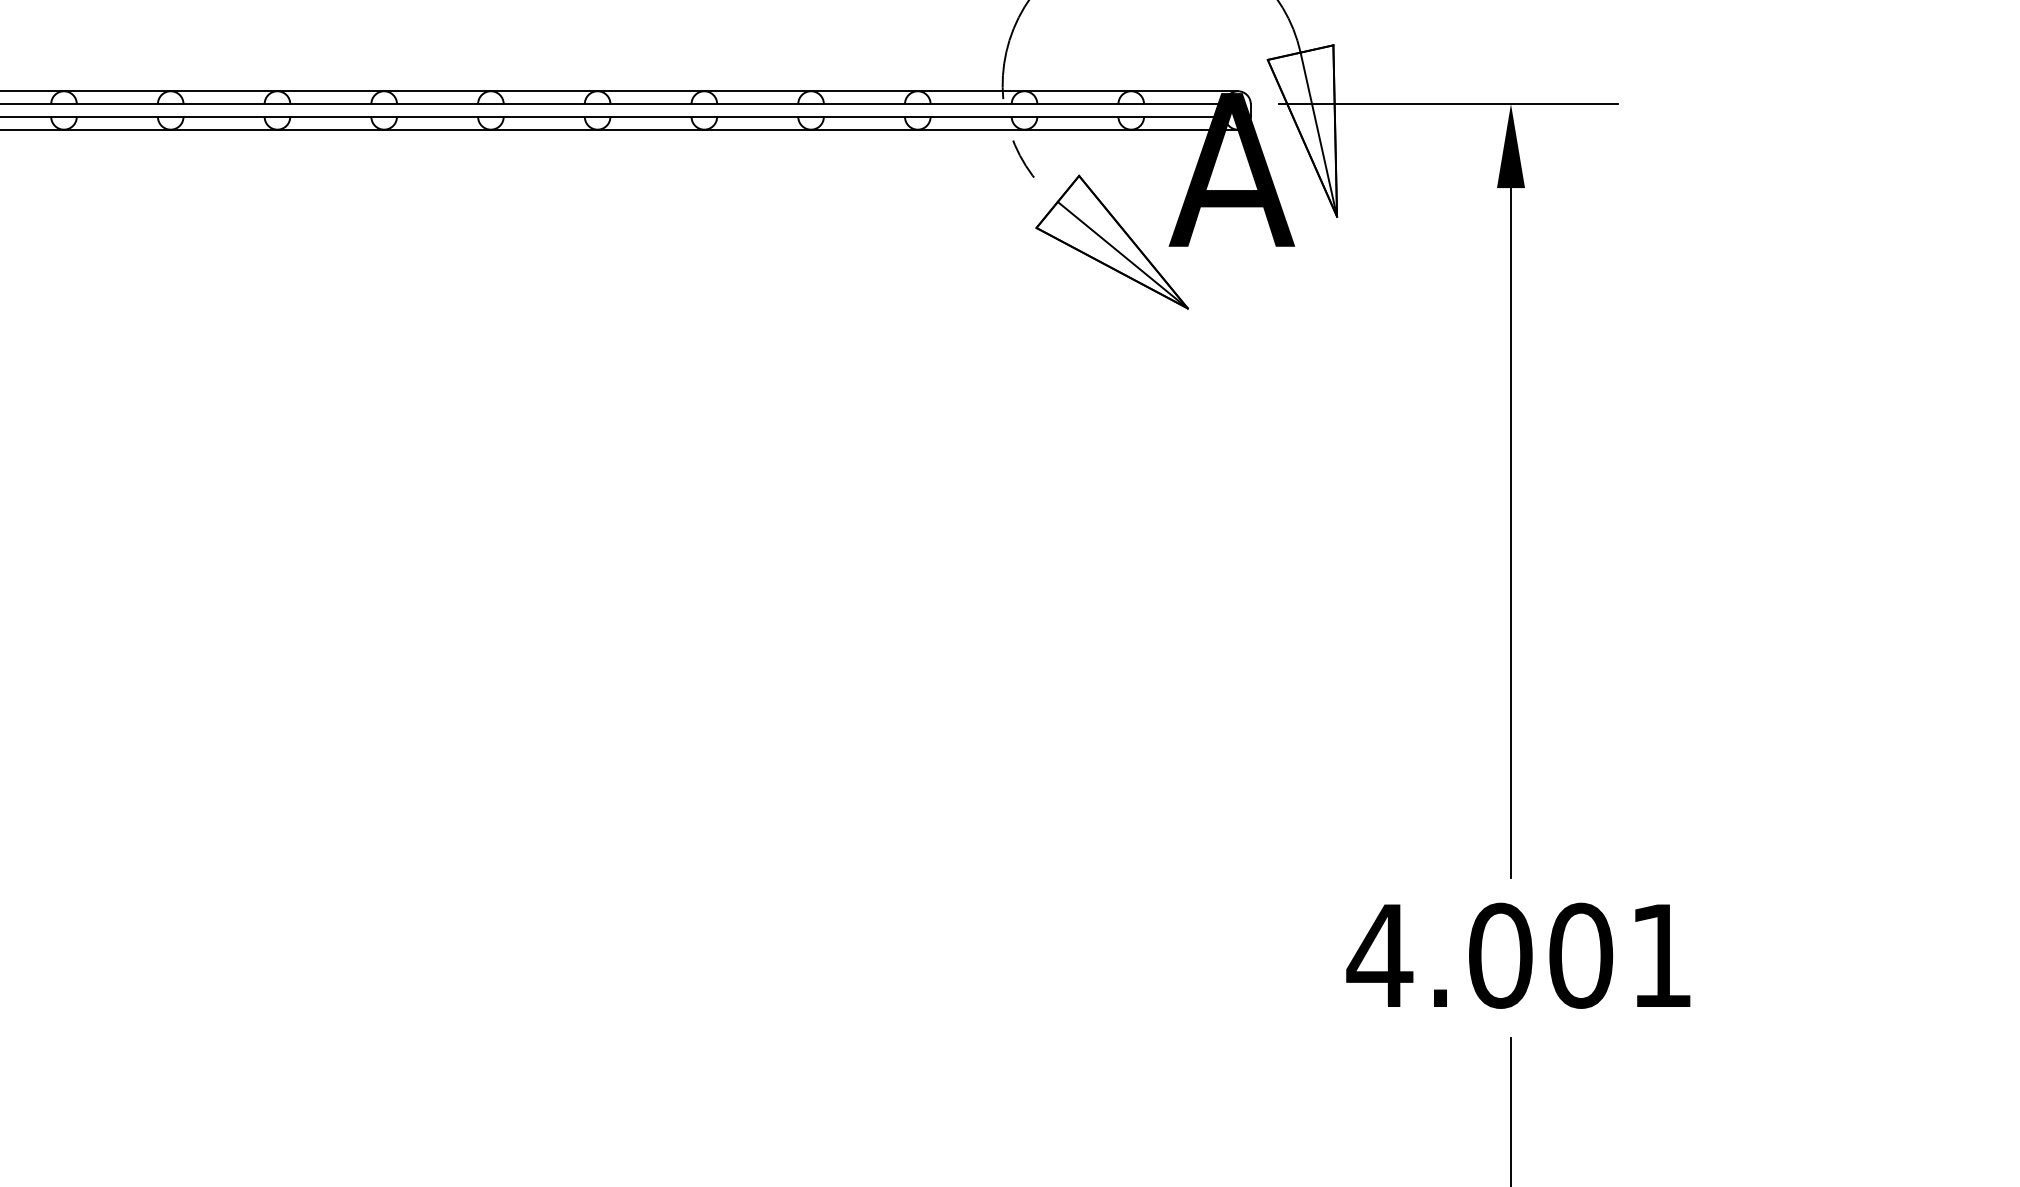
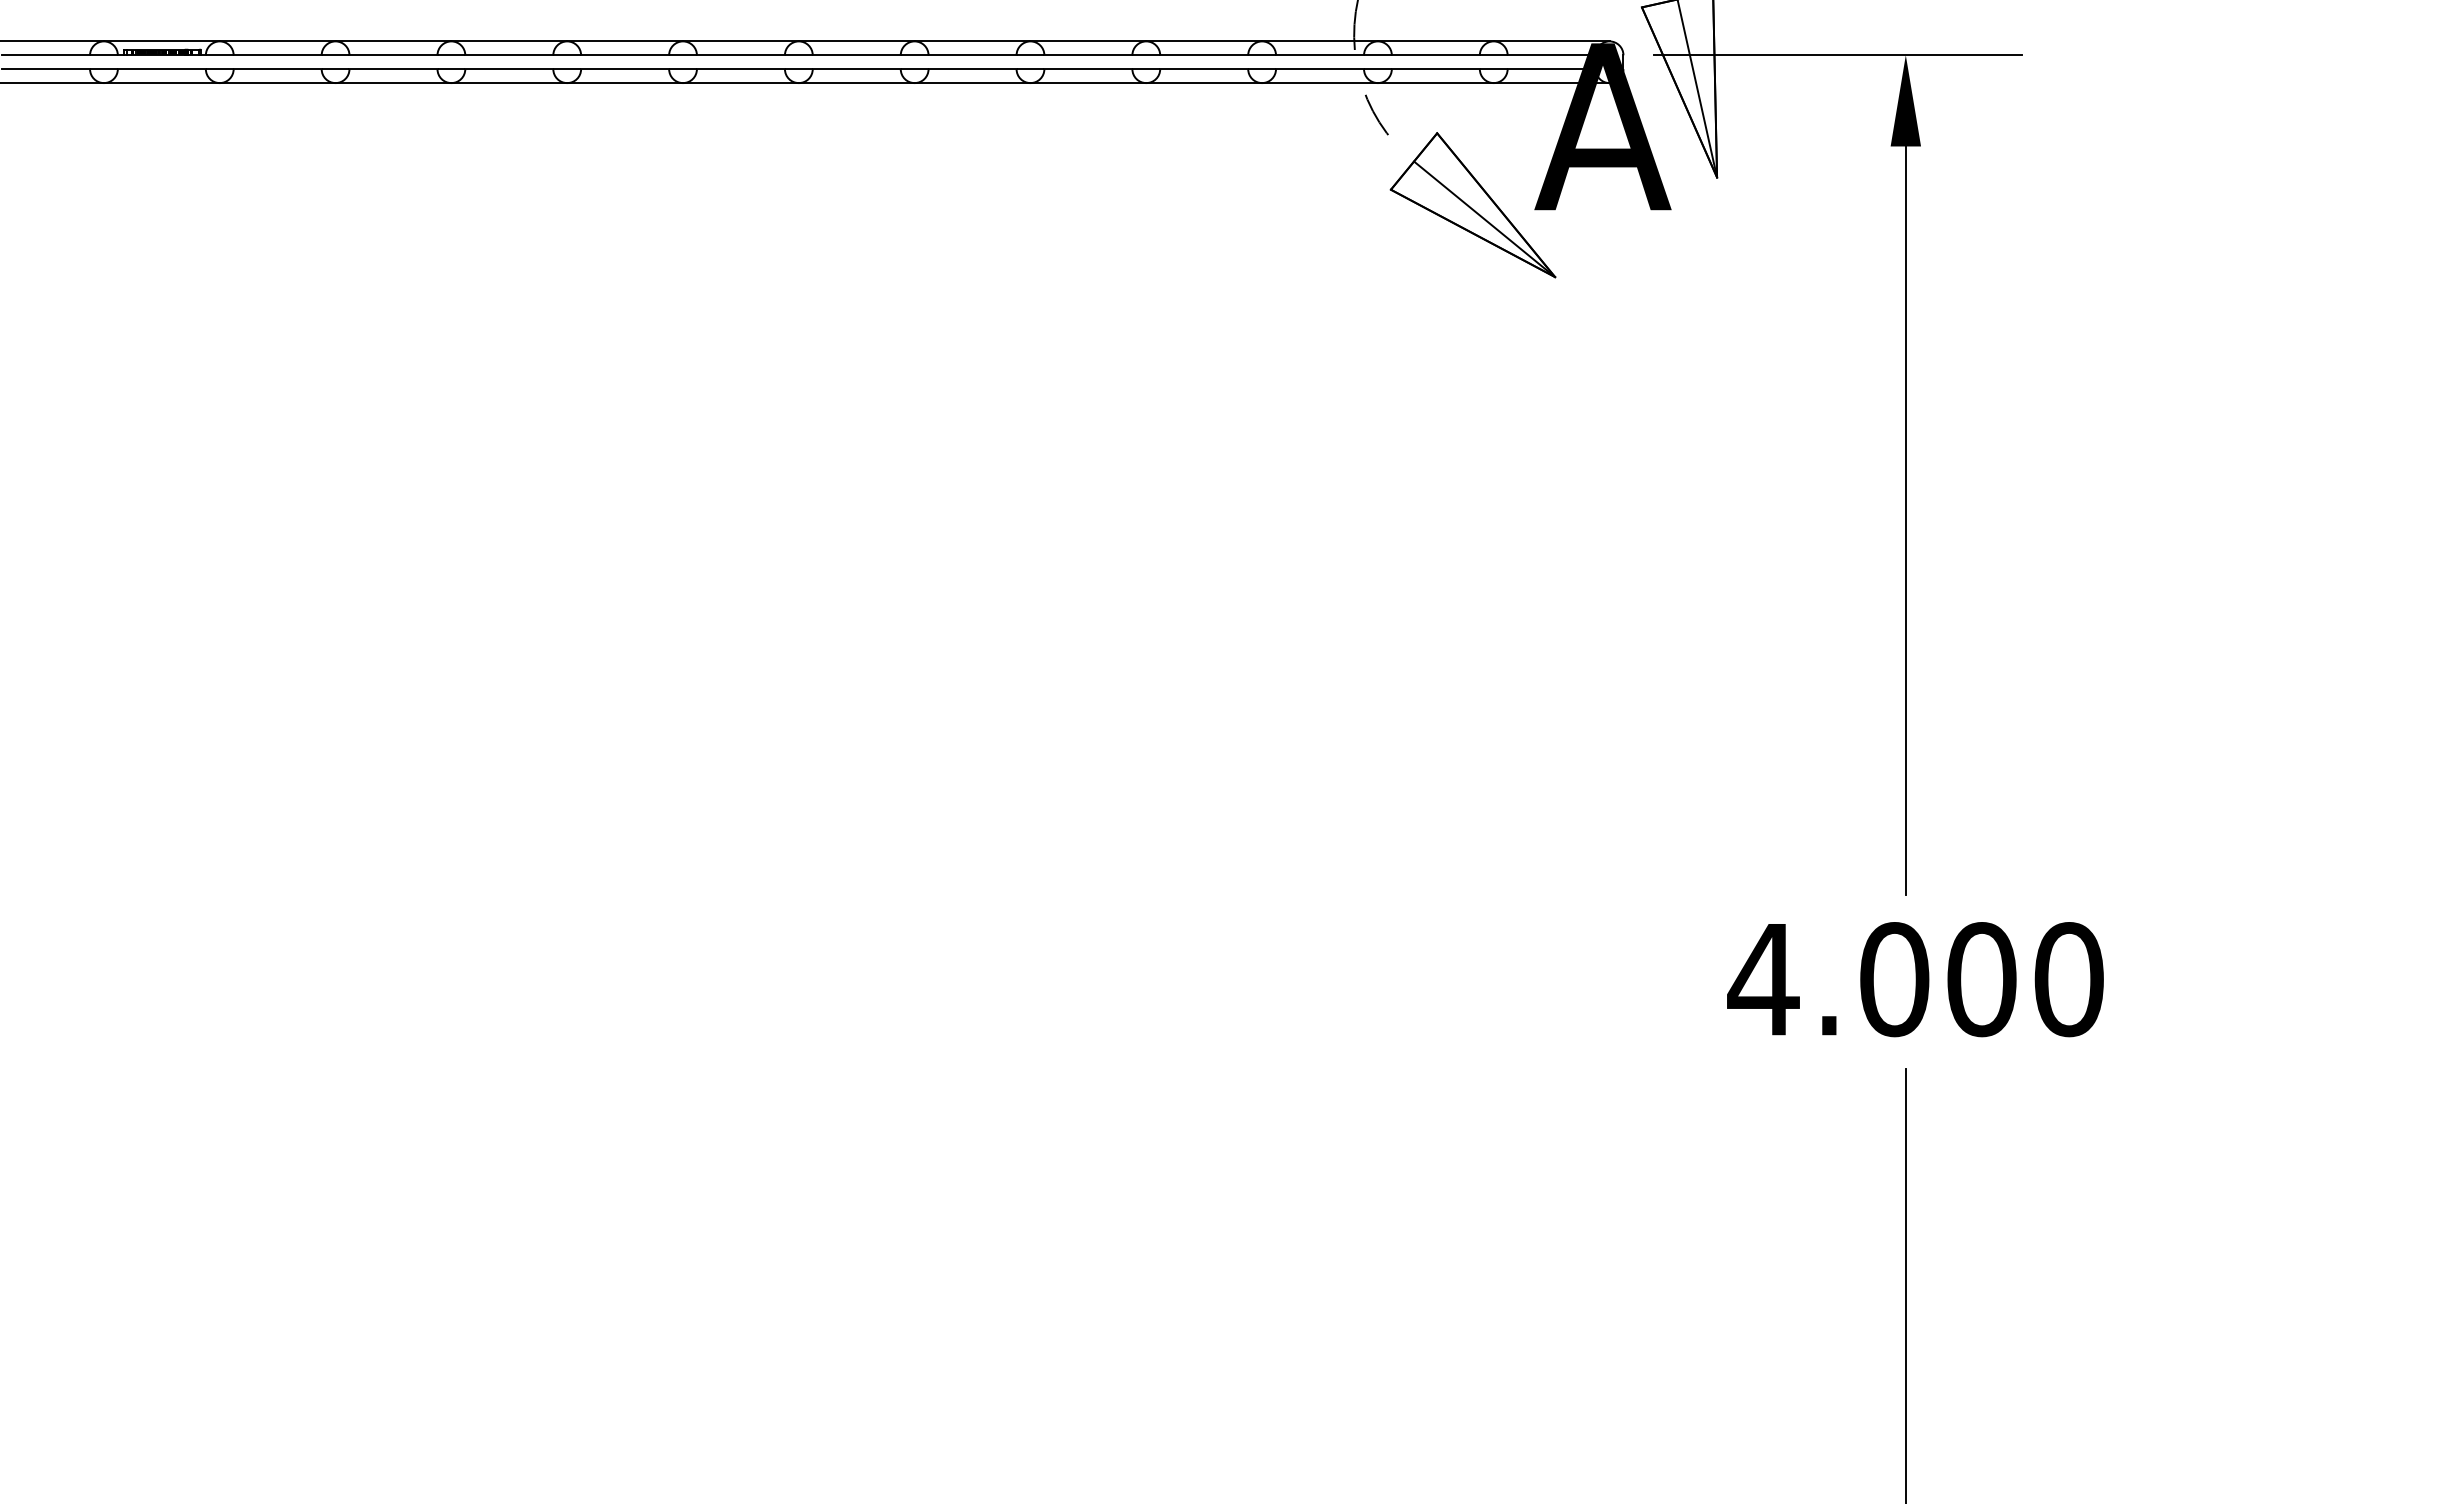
text: (1660, 955) -> (2068, 979), 4.001 -> 4.000

